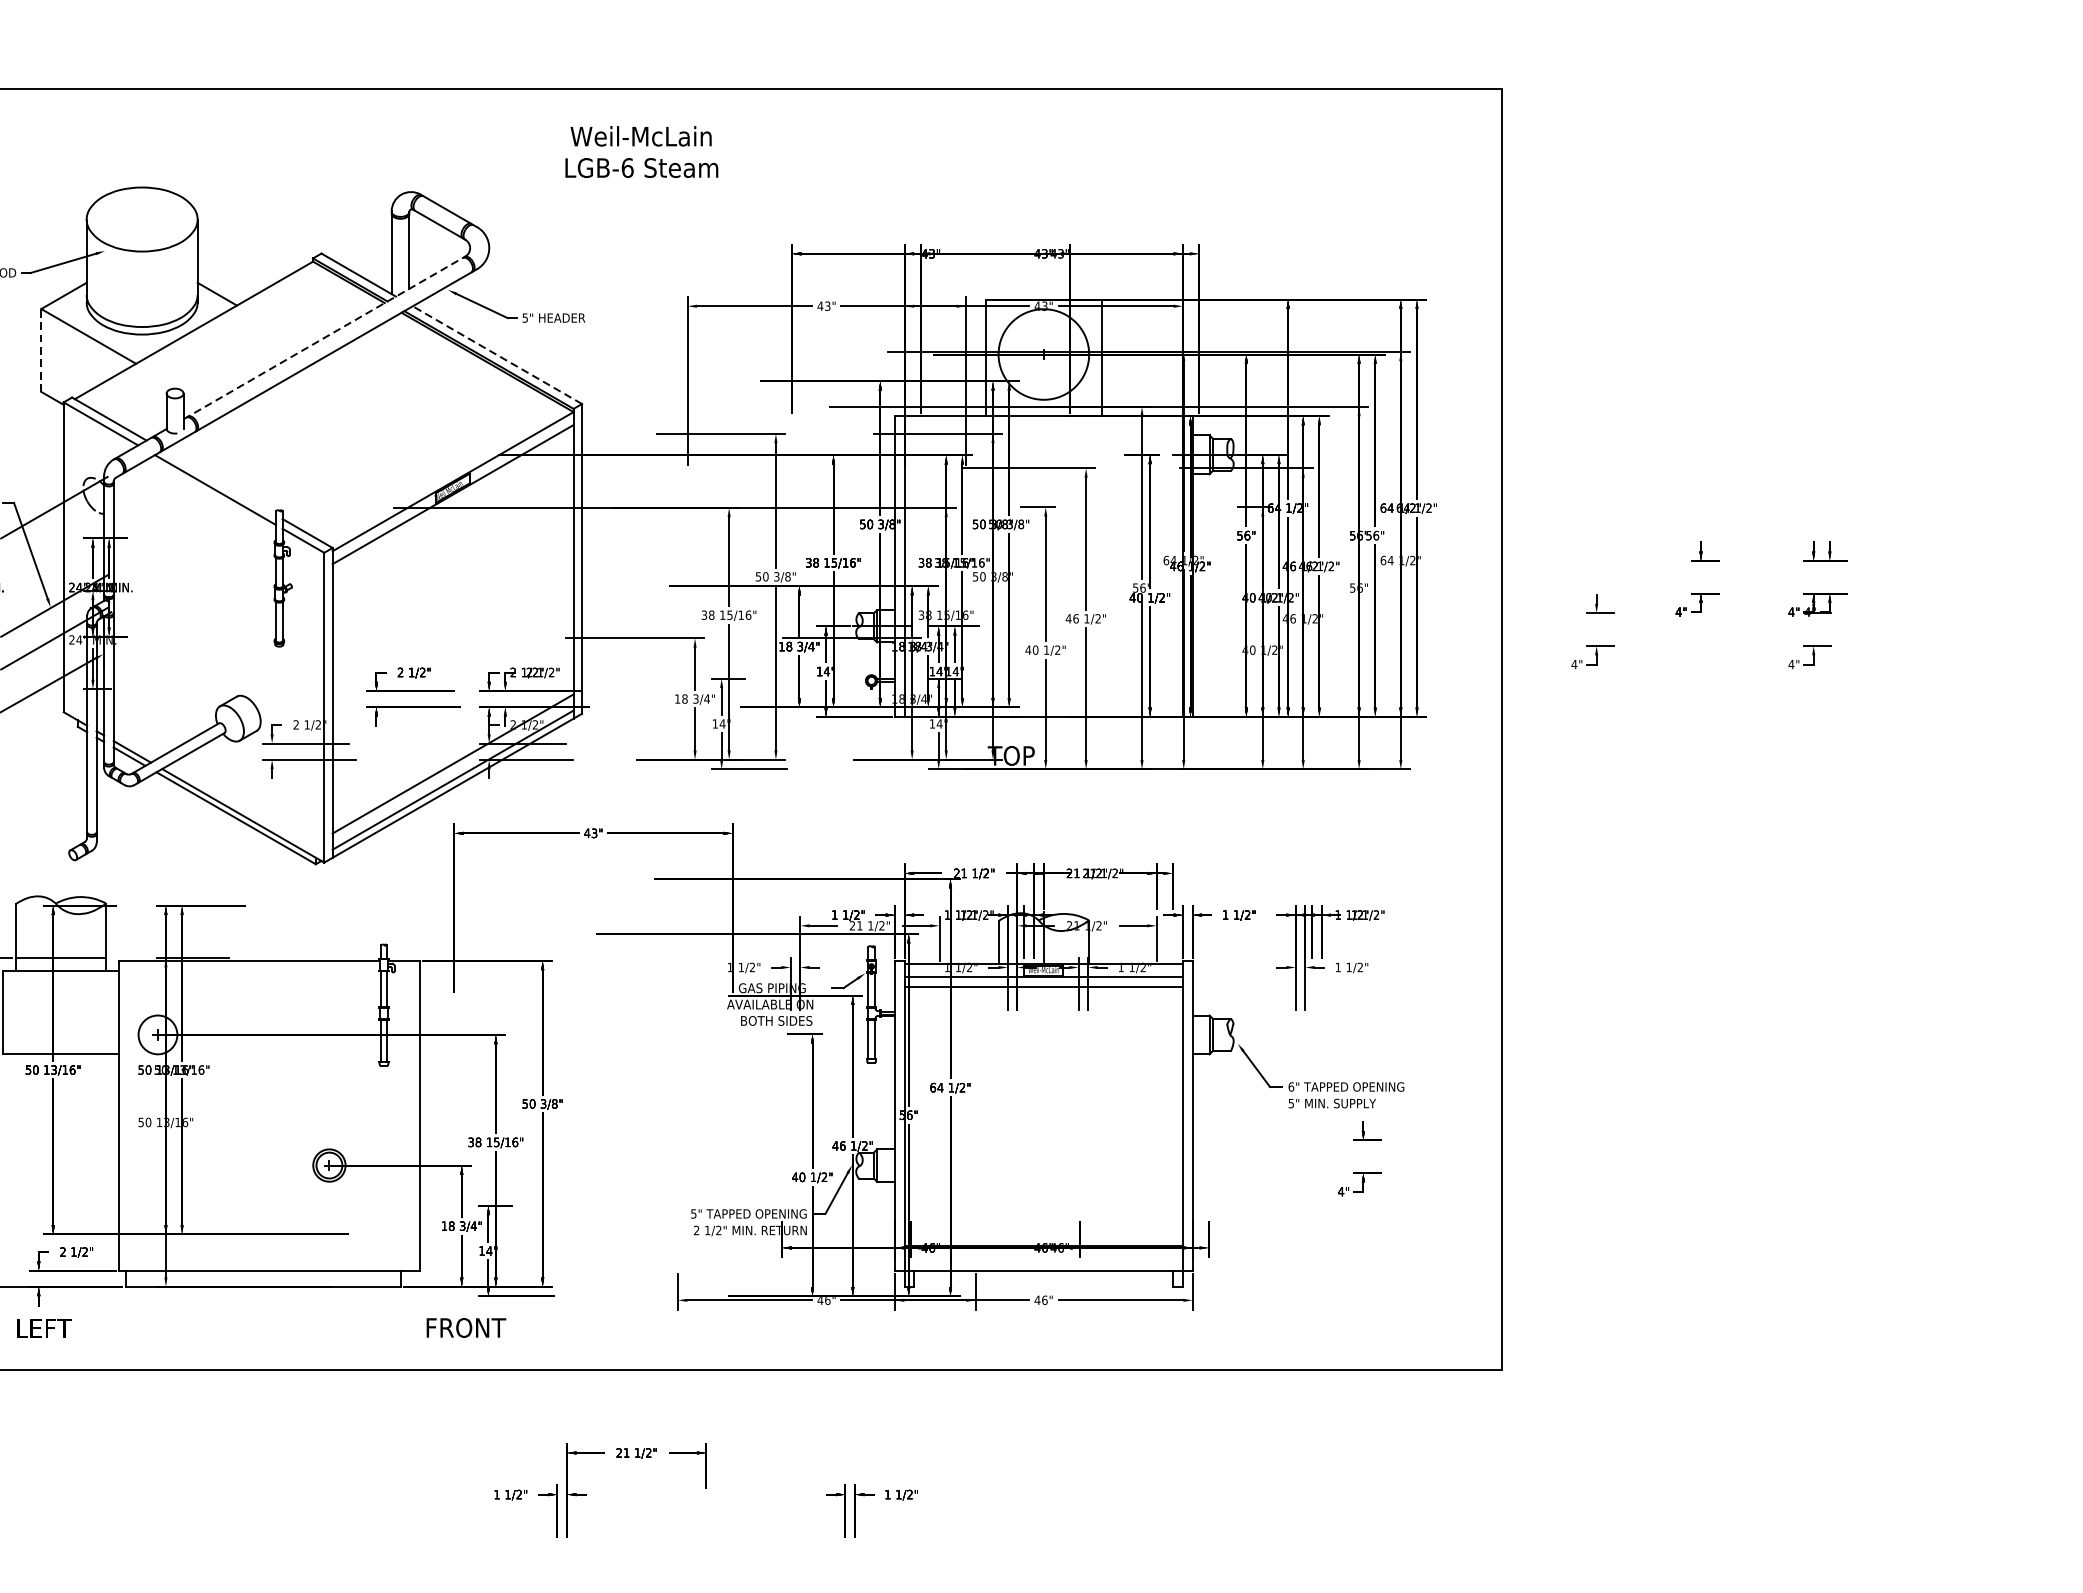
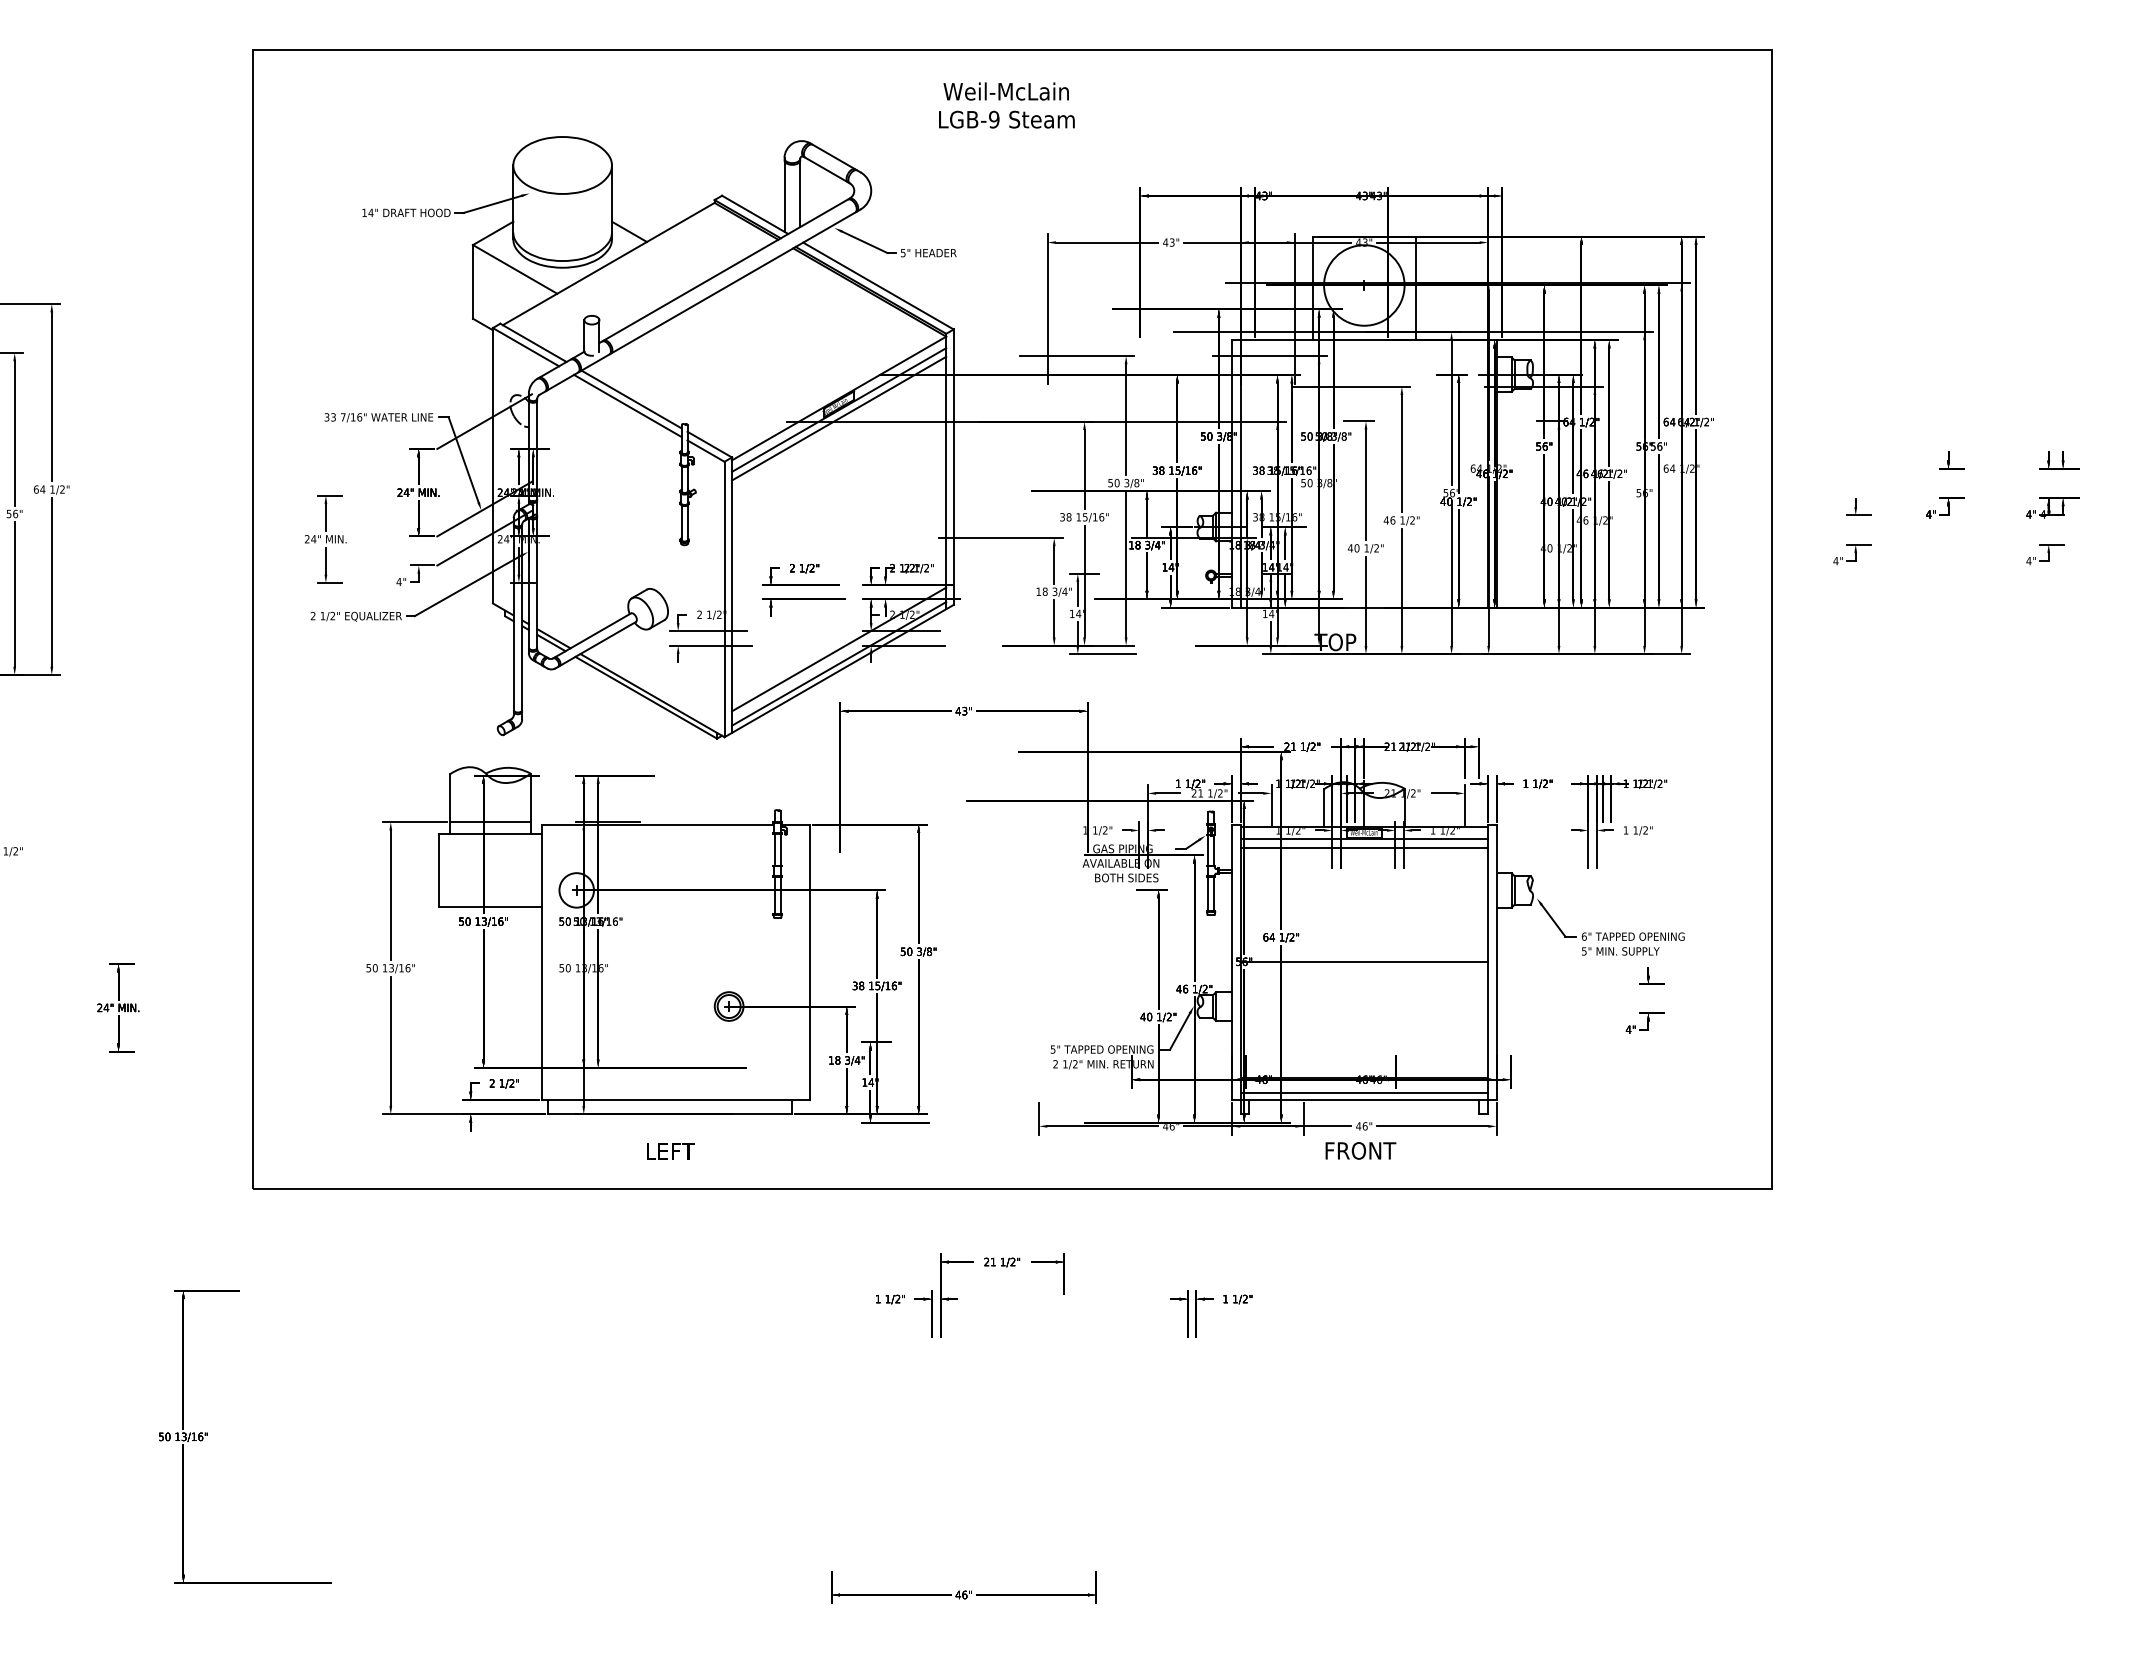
text: (627, 167) -> (994, 119), LGB-6 -> LGB-9
line: (324, 337) -> (724, 270), dashed -> solid
line: (41, 350) -> (473, 281), dashed -> solid
line: (497, 355) -> (878, 286), dashed -> solid
line: (219, 482) -> (631, 399), added
line: (453, 504) -> (839, 418), added
line: (1044, 1116) -> (1364, 962), added
line: (1044, 1262) -> (1364, 1092), added
text: (465, 1327) -> (1360, 1150), moved
text: (44, 1328) -> (670, 1151), moved

